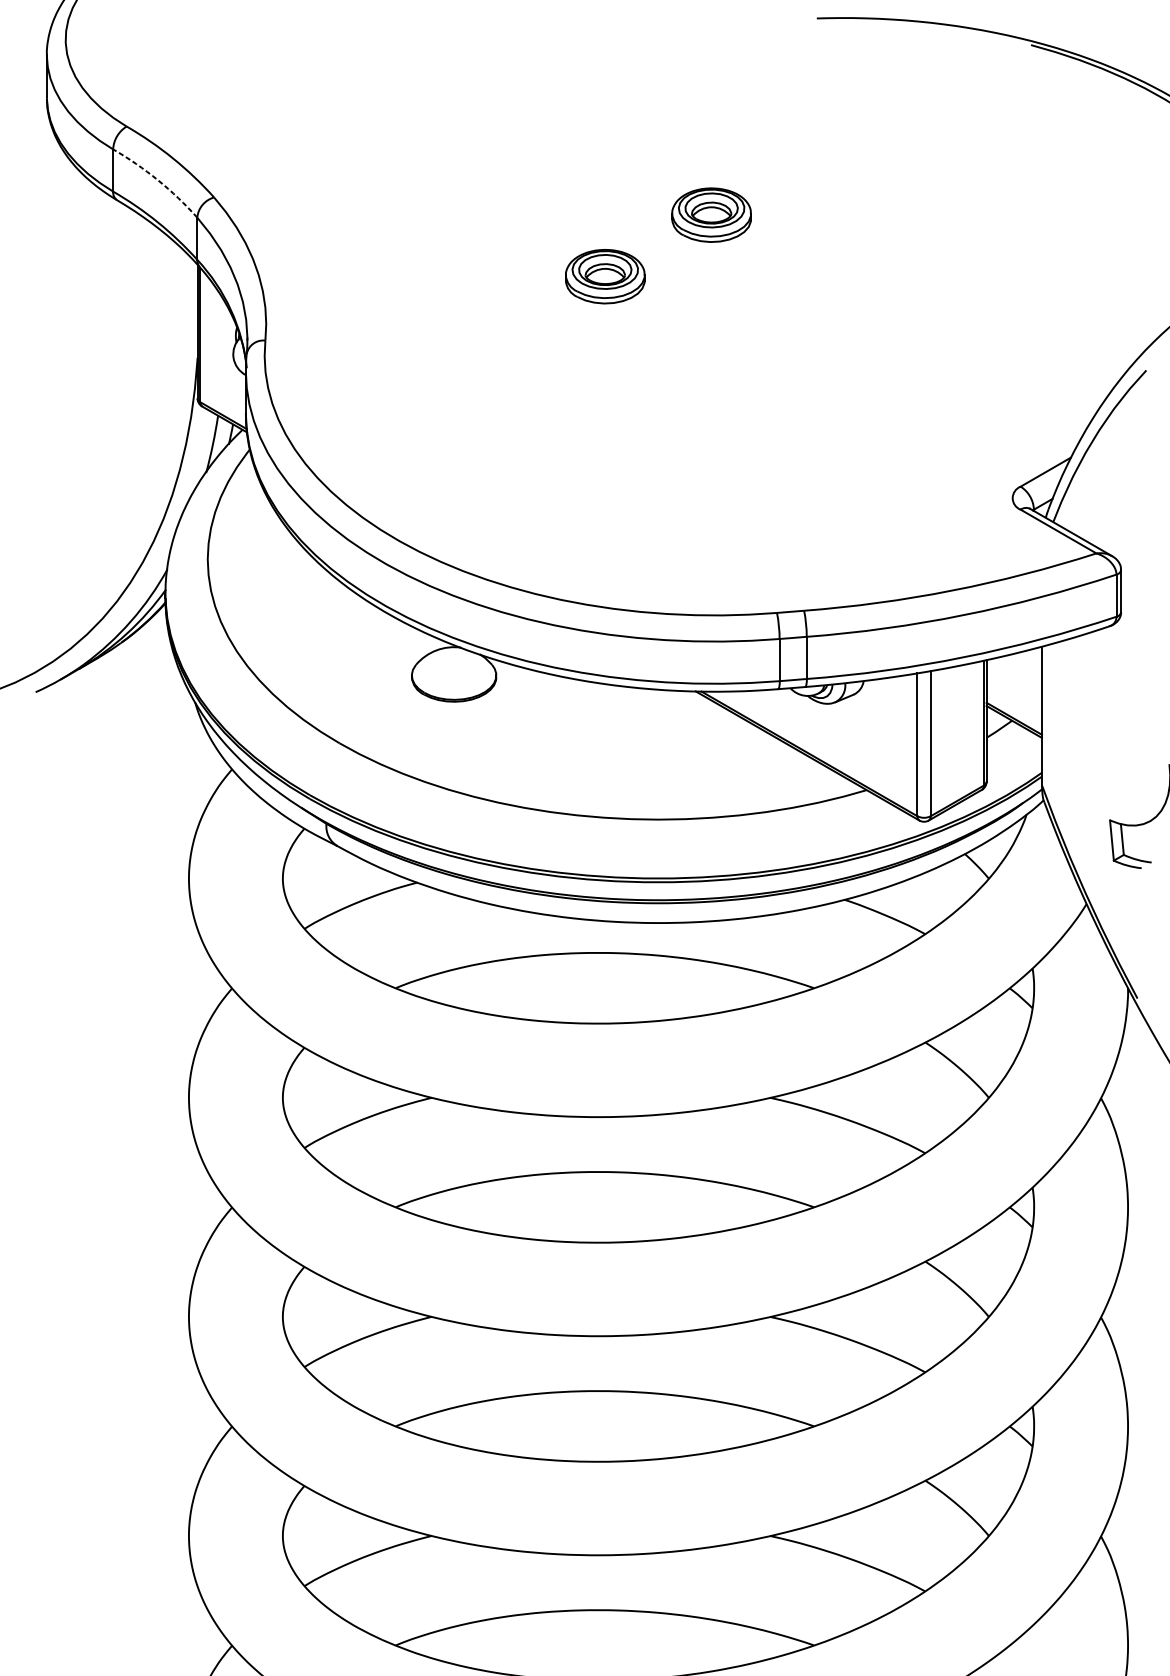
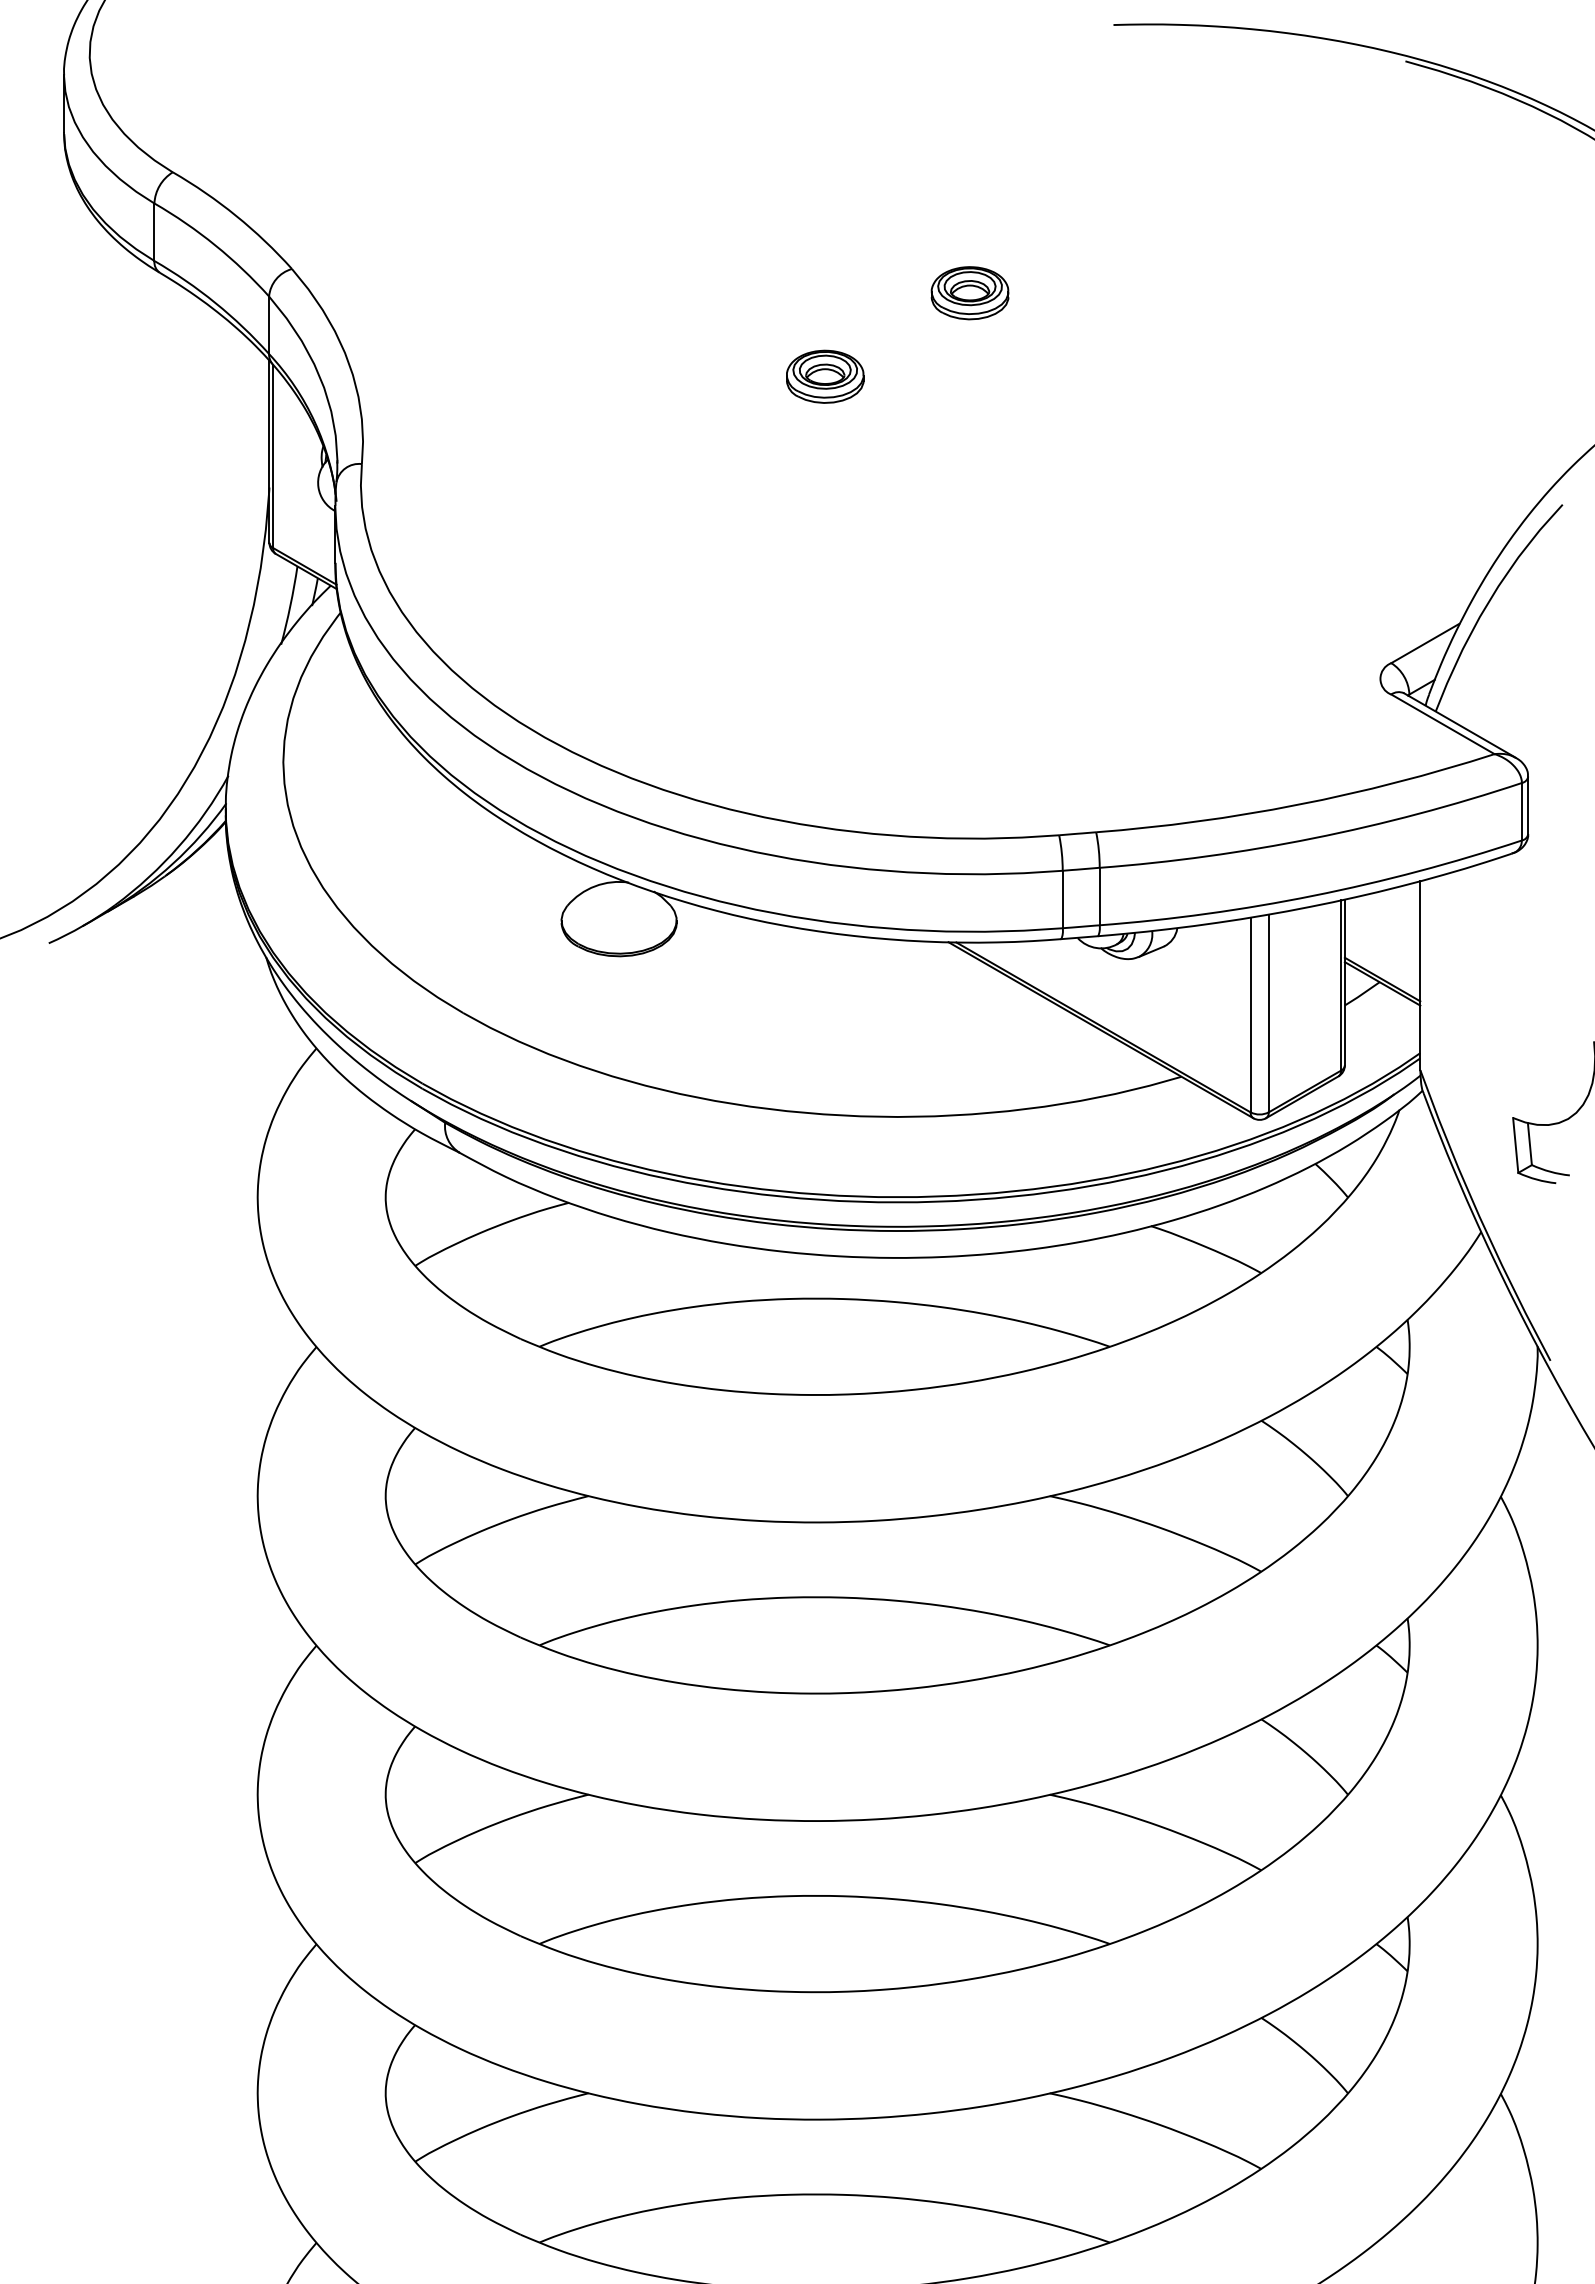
arc: (157, 180) -> (215, 245), dashed -> solid
part: (711, 215) -> (969, 293), size x0.71
part: (605, 276) -> (825, 376), size x0.71

